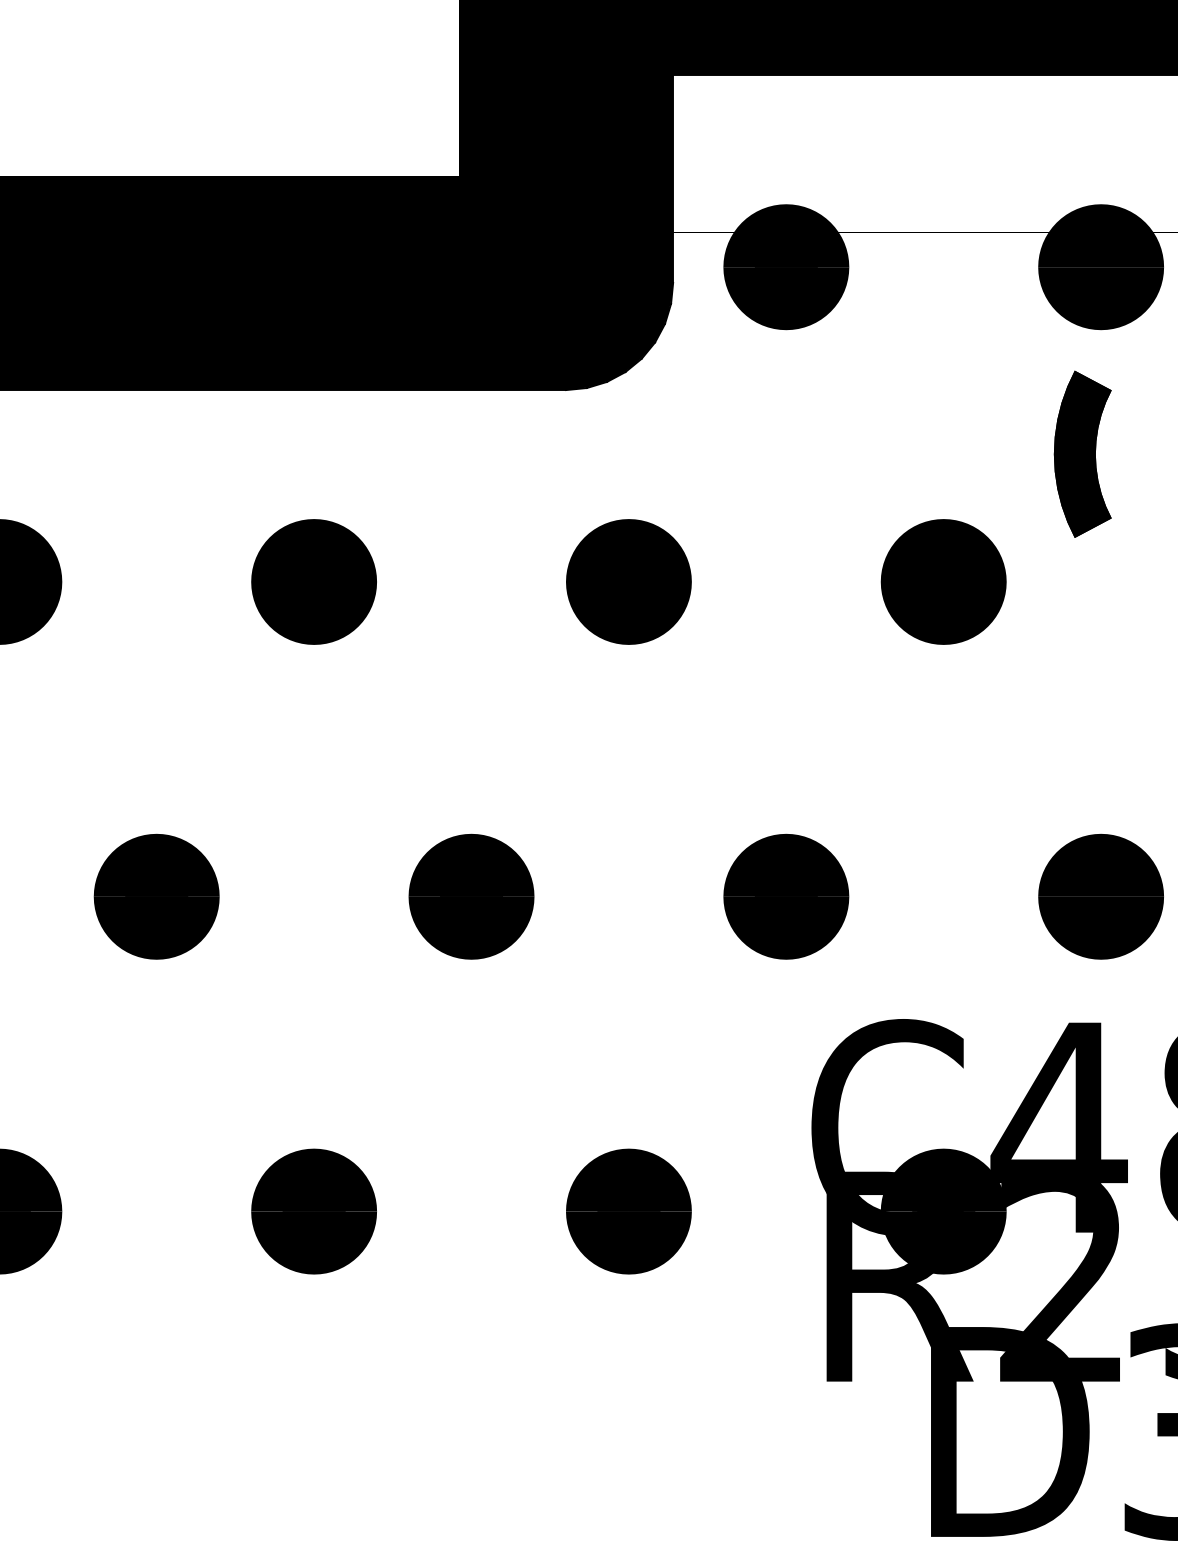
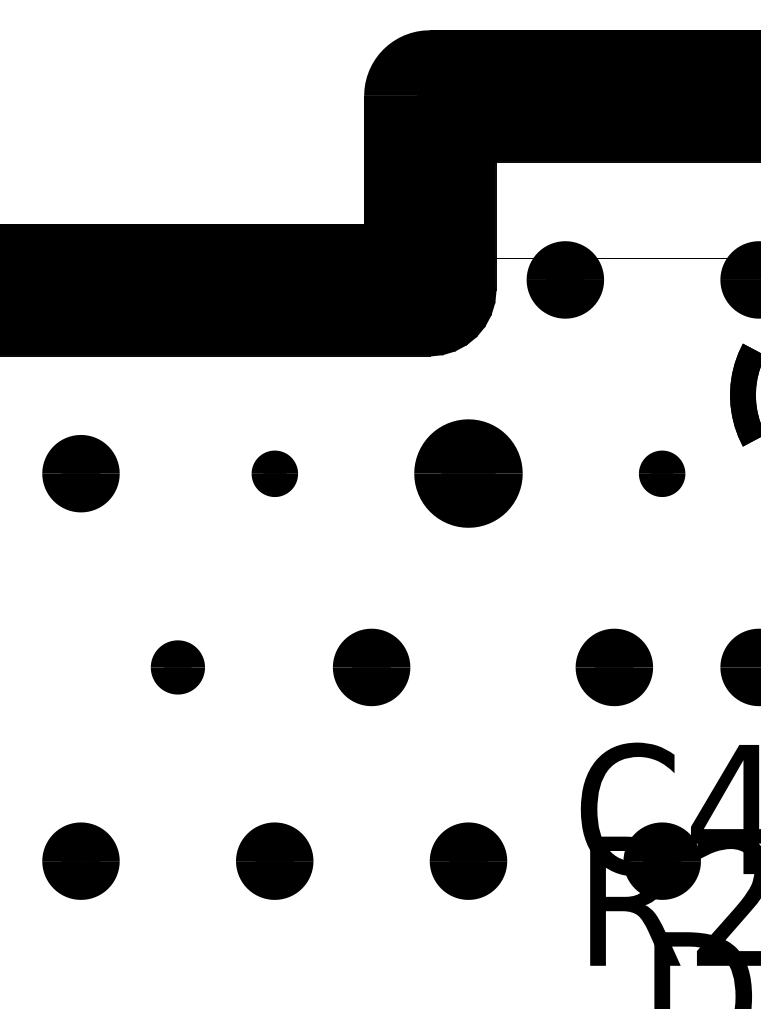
part: (313, 581) -> (274, 473), size x0.6
part: (628, 581) -> (468, 473), size x1.4
part: (942, 581) -> (661, 473), size x0.6
part: (156, 896) -> (177, 667), size x0.7
part: (784, 896) -> (613, 667), moved

